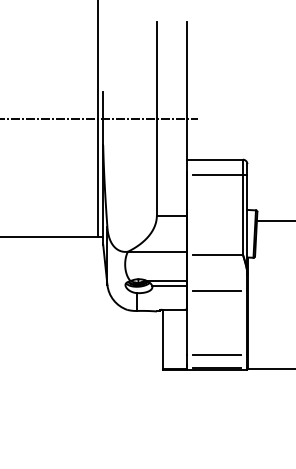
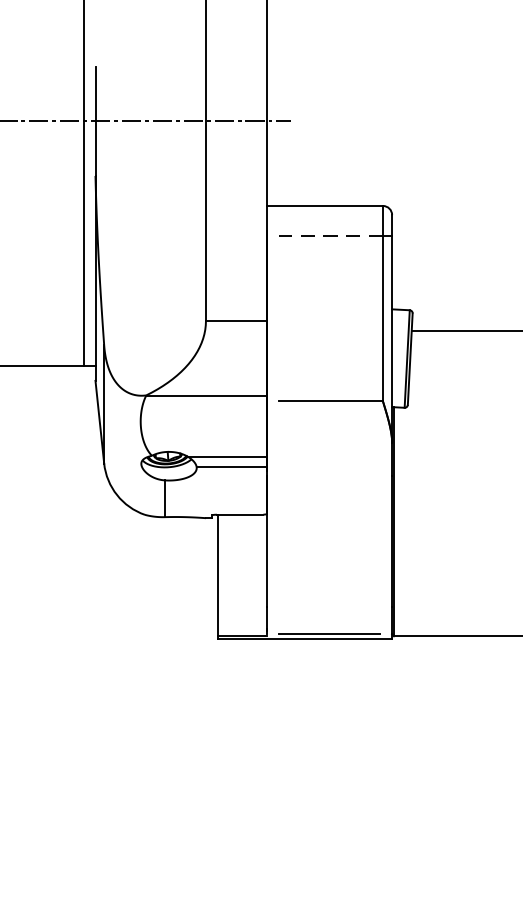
line: (217, 174) -> (330, 236), solid -> dashed
line: (216, 291) -> (328, 477), removed
line: (216, 354) -> (328, 606), removed

